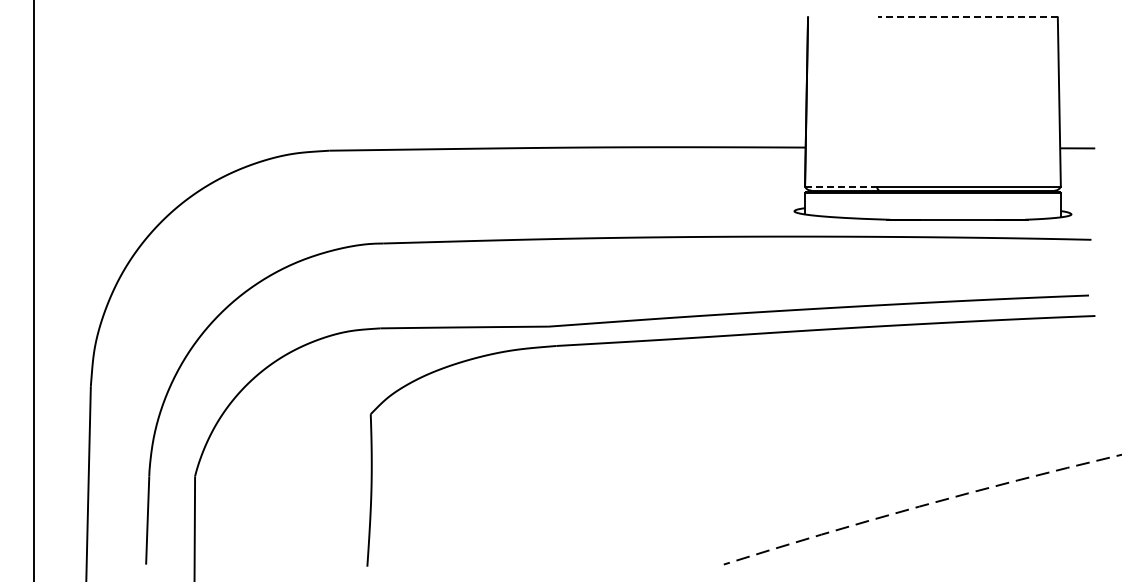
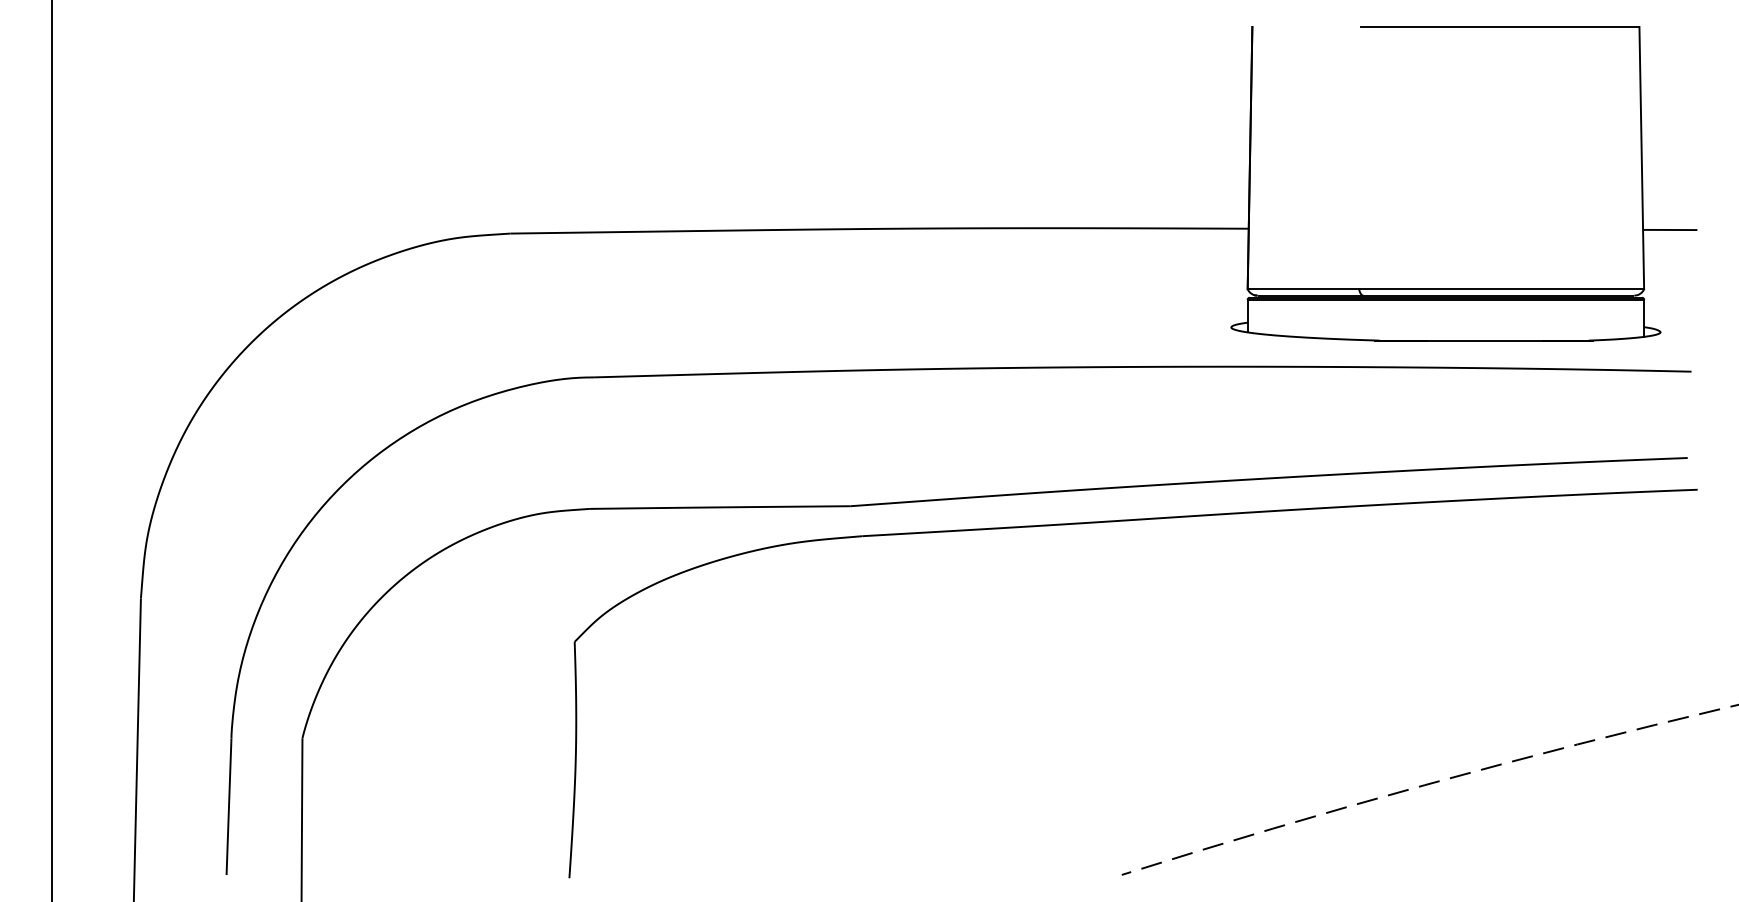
line: (968, 17) -> (1501, 27), dashed -> solid
line: (840, 186) -> (1302, 289), dashed -> solid

